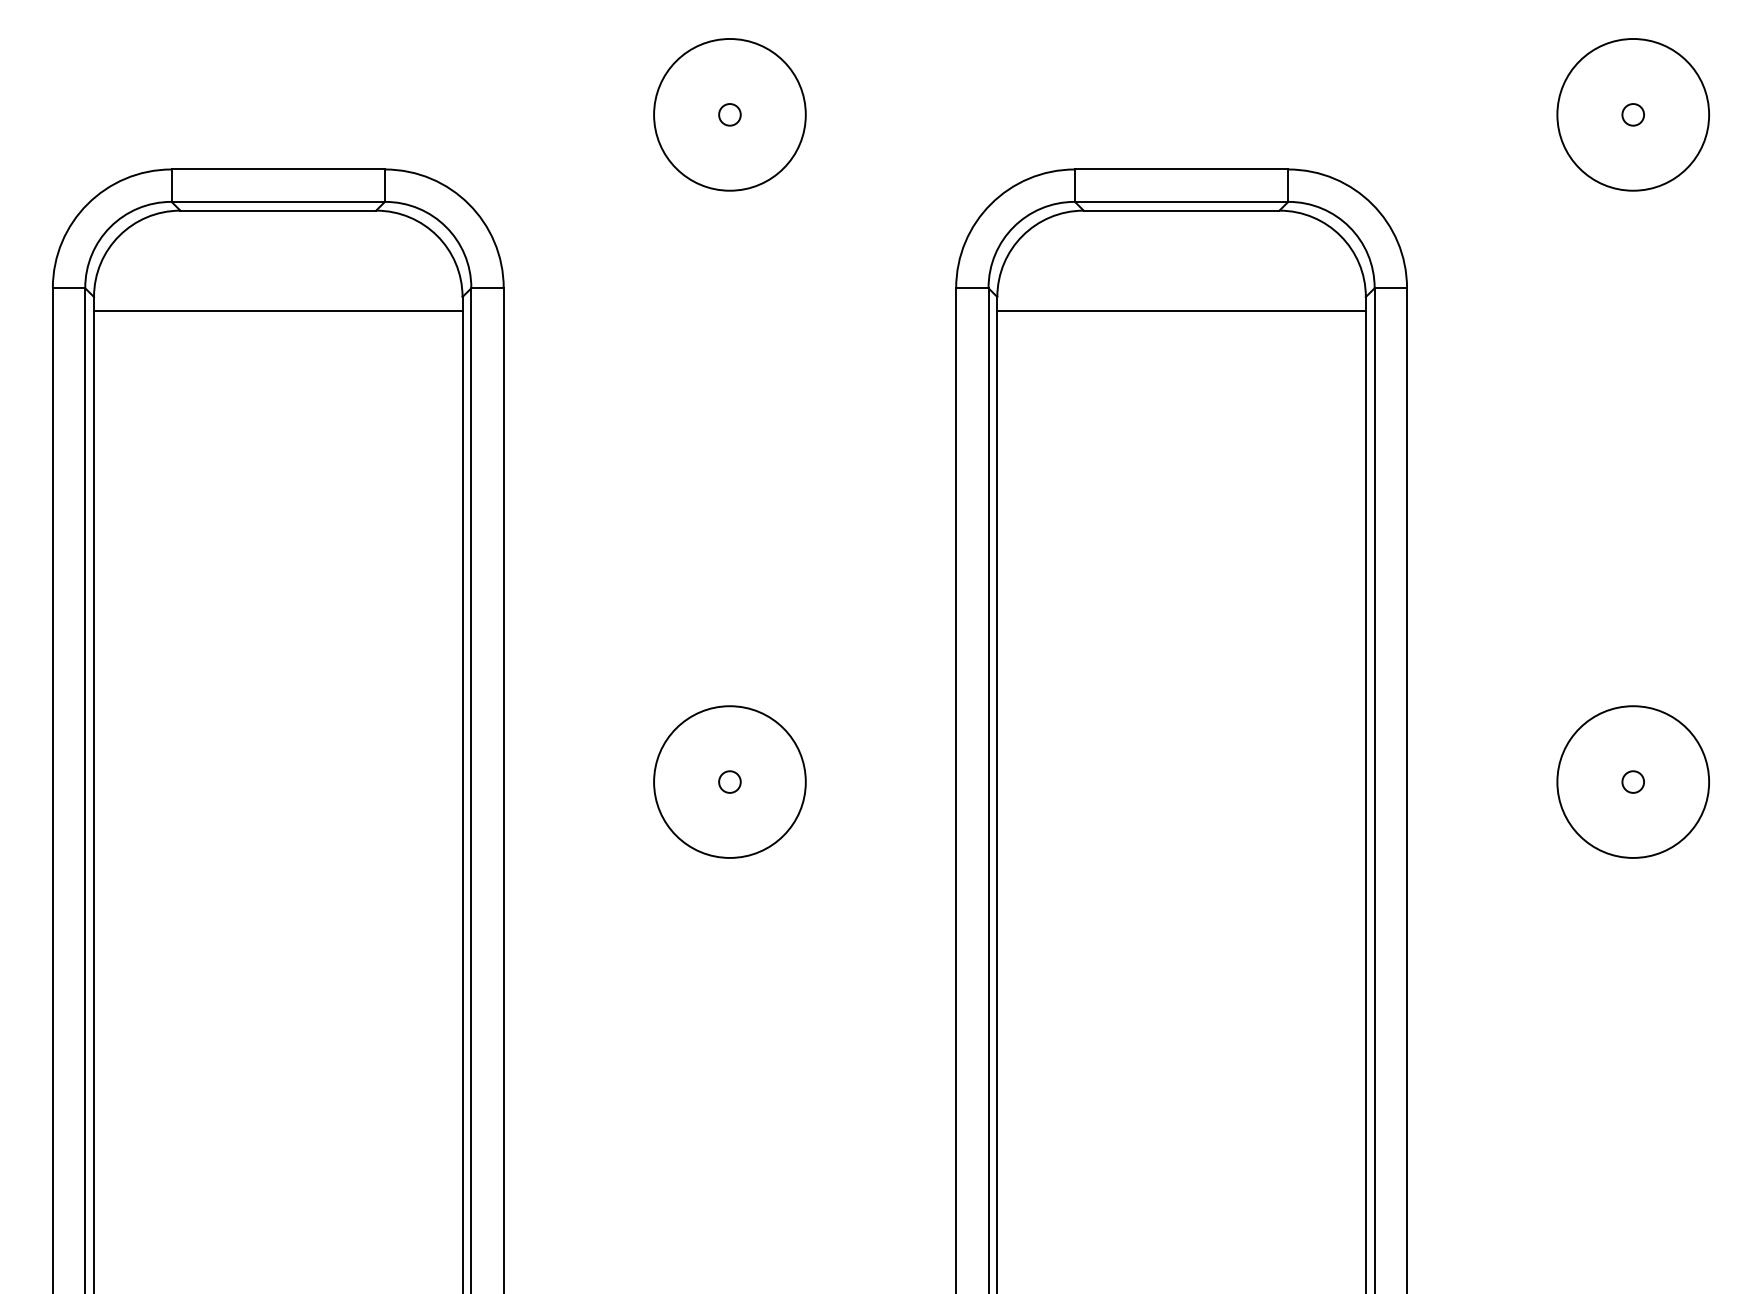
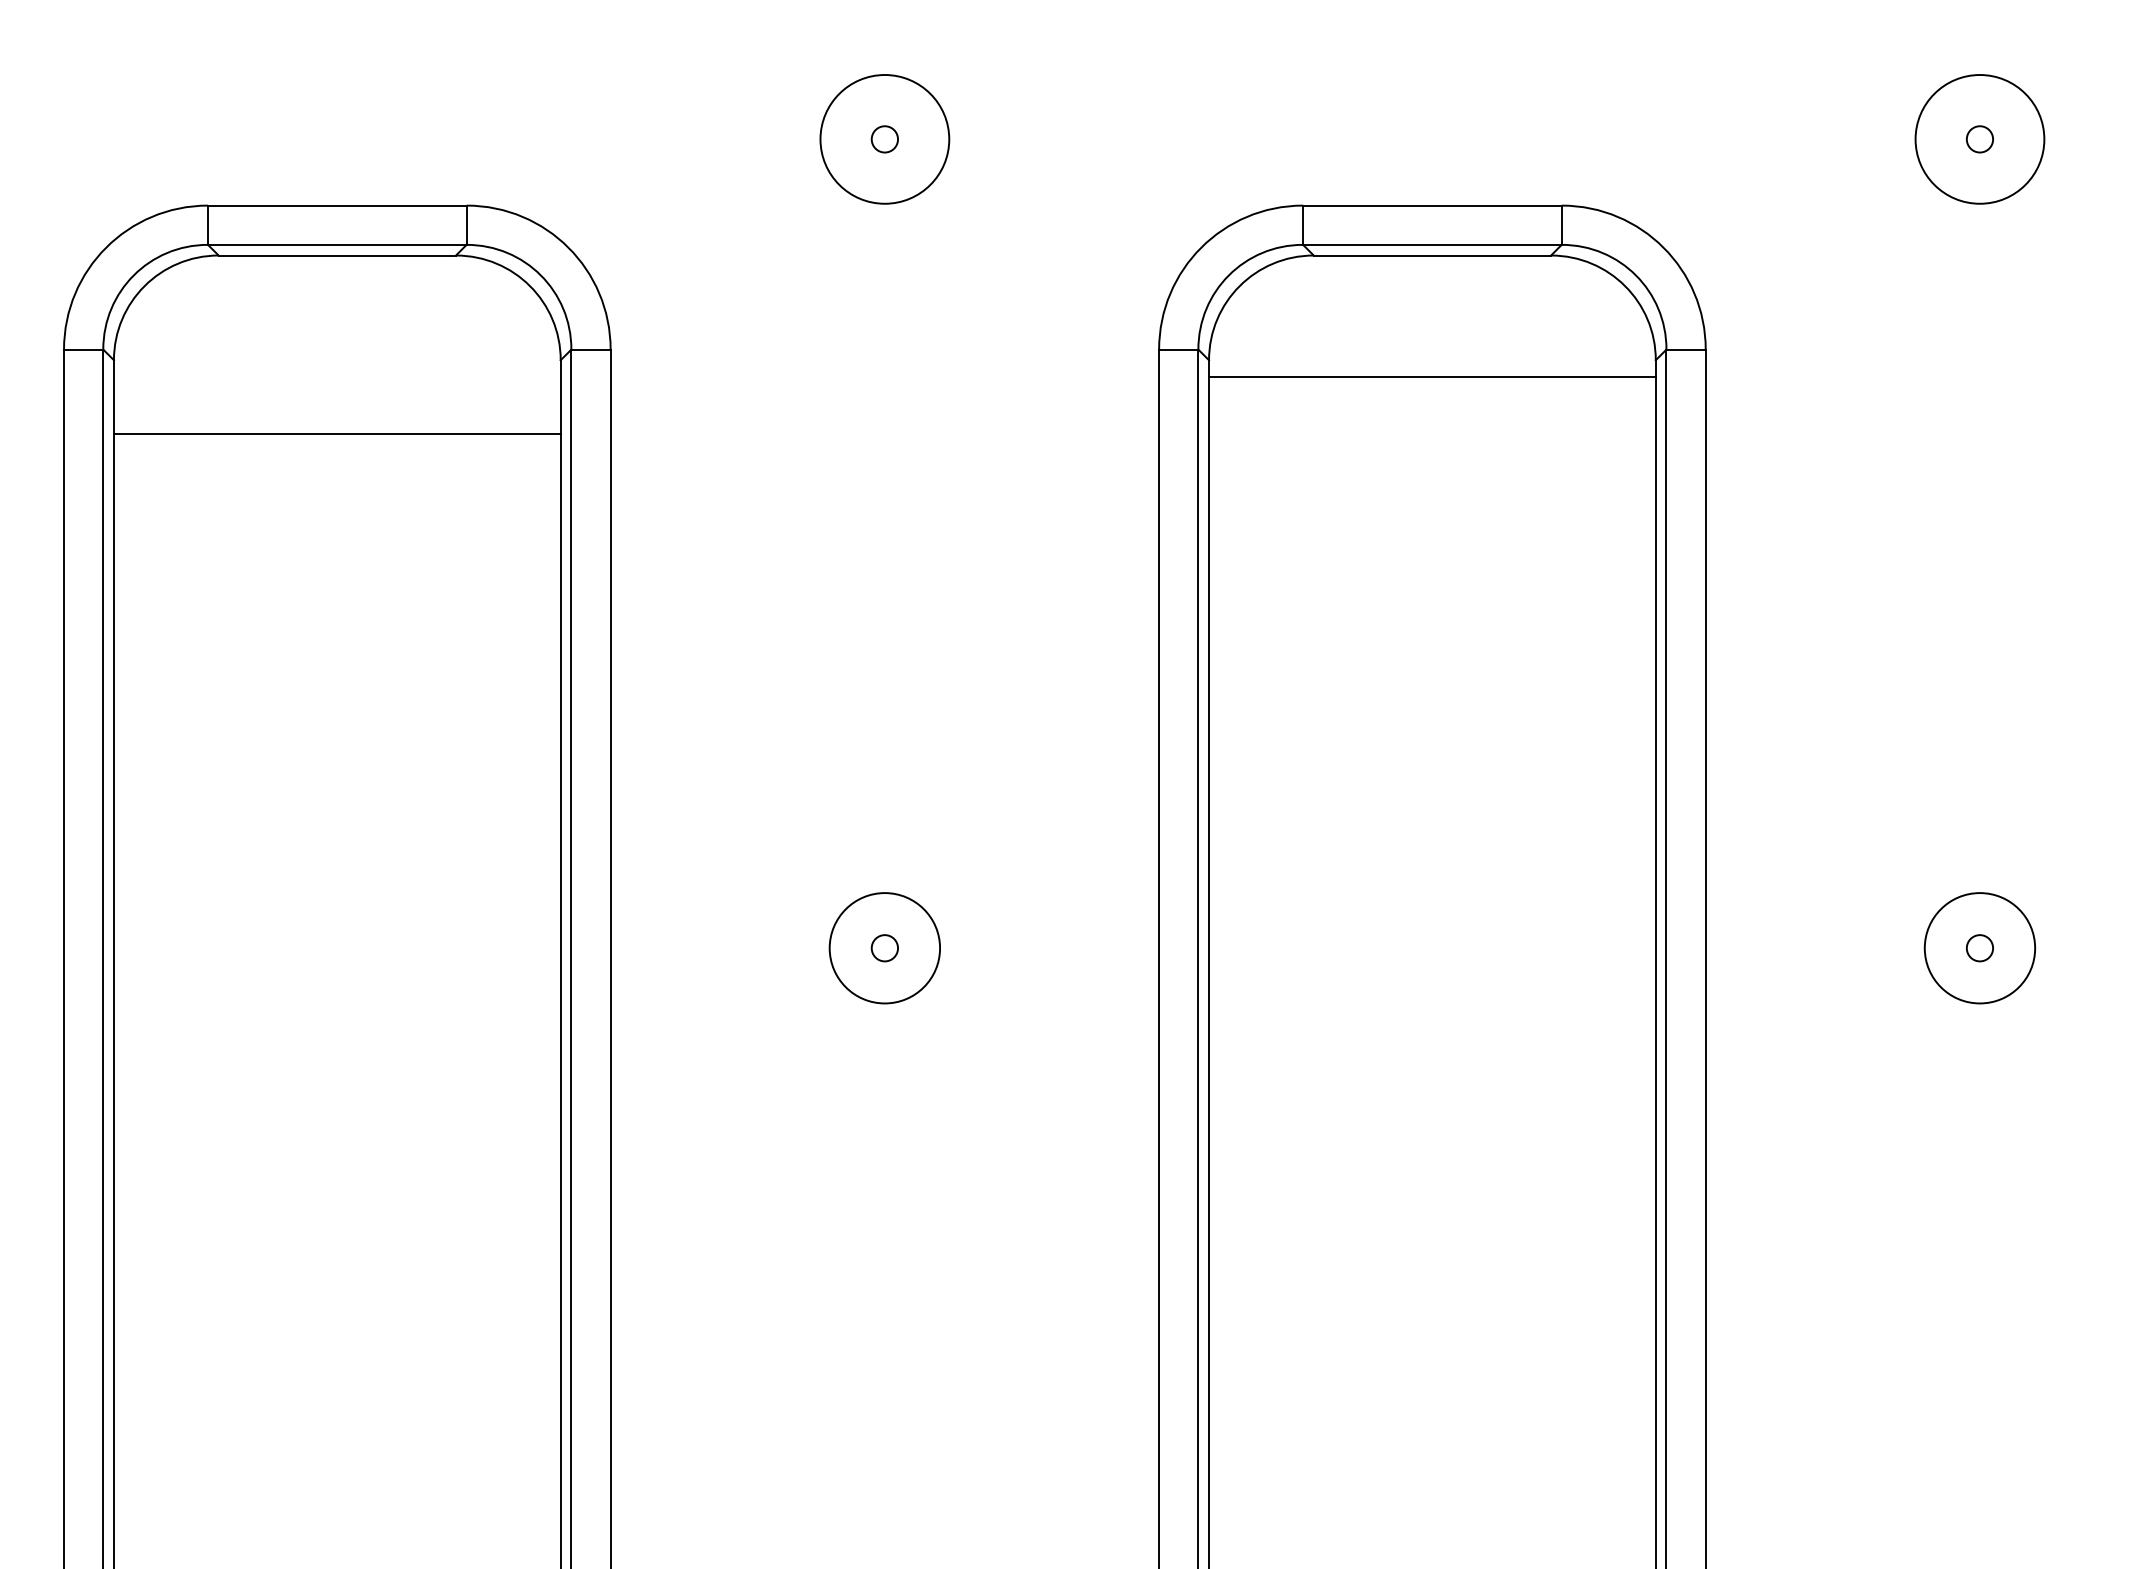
circle: (729, 114) -> (884, 138), size x0.7
circle: (1633, 114) -> (1980, 138), size x0.7
line: (278, 310) -> (337, 433), moved
circle: (729, 781) -> (884, 947), size x0.6
circle: (1633, 781) -> (1980, 947), size x0.6

